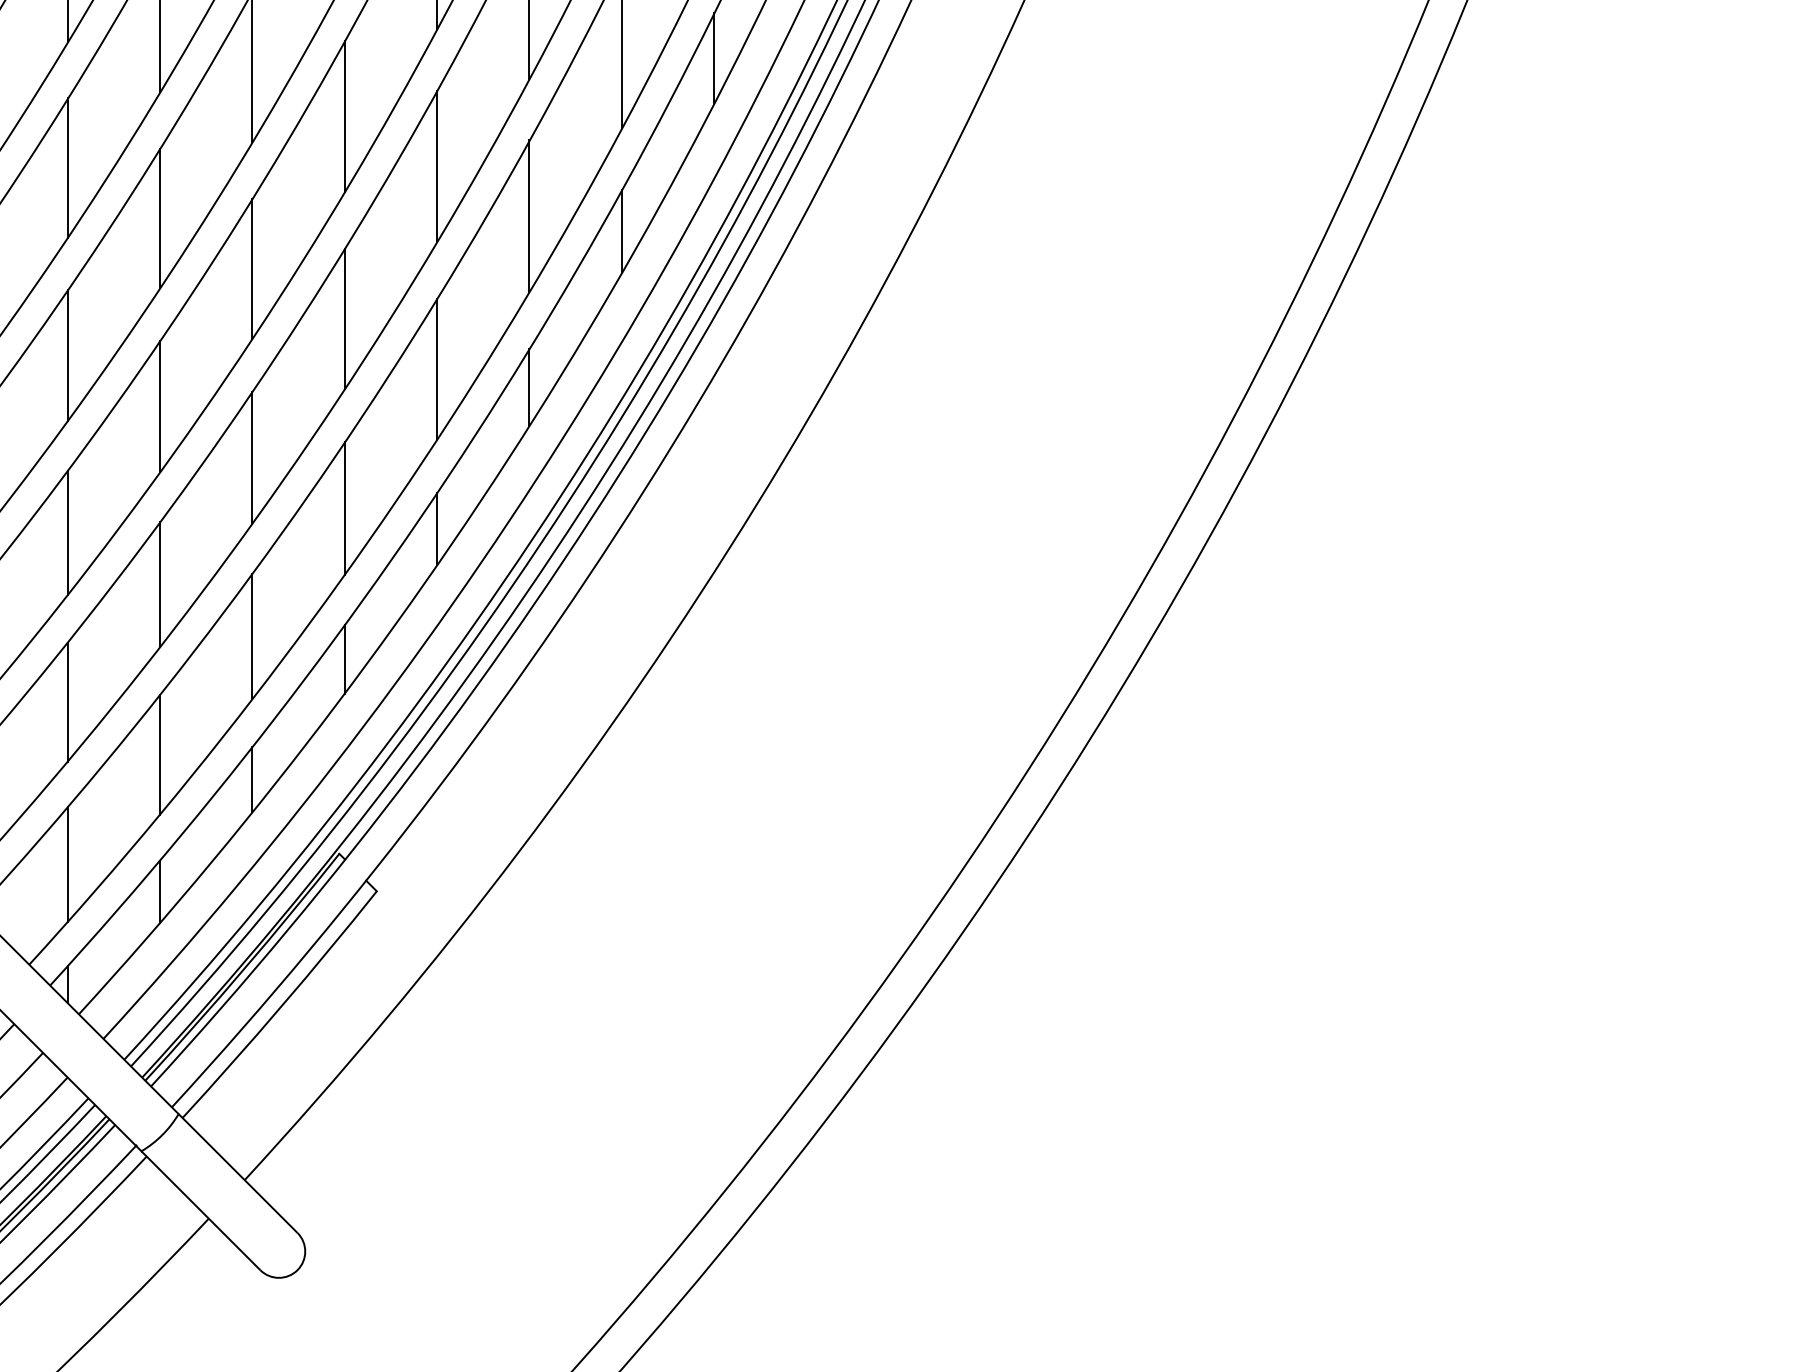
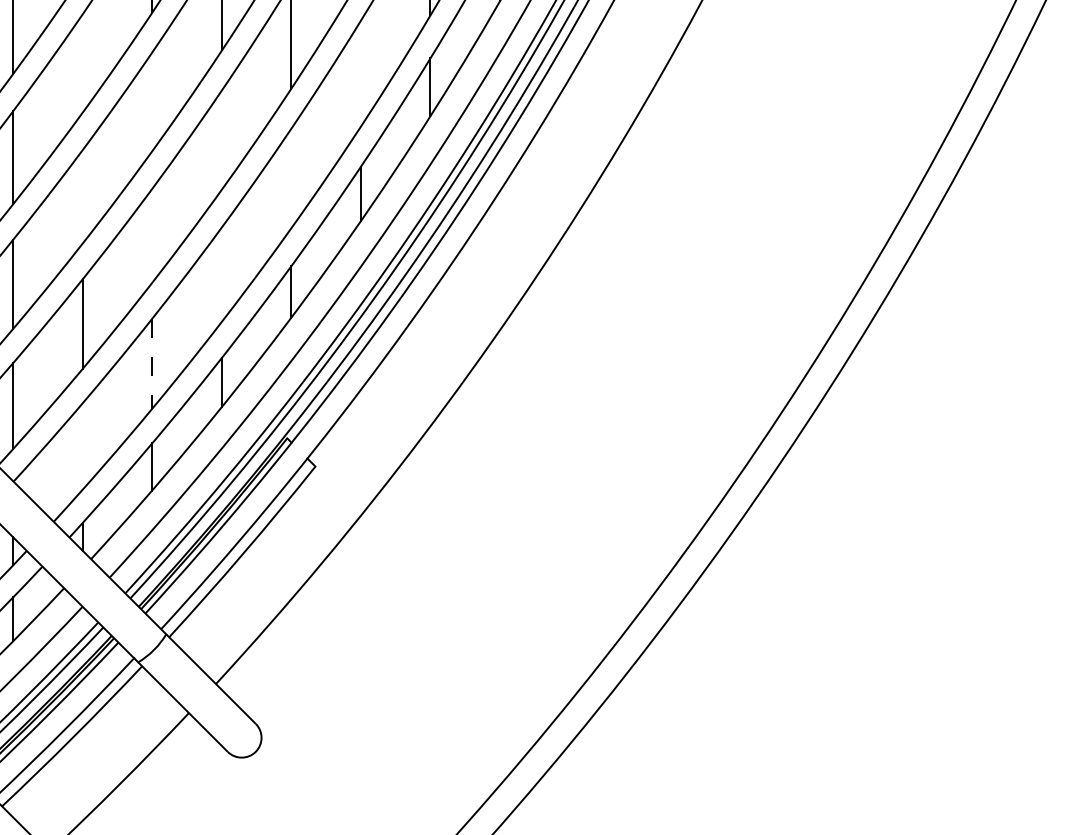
line: (67, 355) -> (82, 63), removed
line: (436, 368) -> (360, 72), removed
line: (159, 406) -> (151, 101), removed
line: (252, 457) -> (221, 139), removed
line: (344, 508) -> (291, 178), removed
line: (67, 532) -> (82, 196), removed
line: (159, 584) -> (151, 235), removed
line: (252, 636) -> (221, 274), removed
line: (159, 754) -> (151, 363), solid -> dashed
line: (67, 864) -> (82, 446), removed

